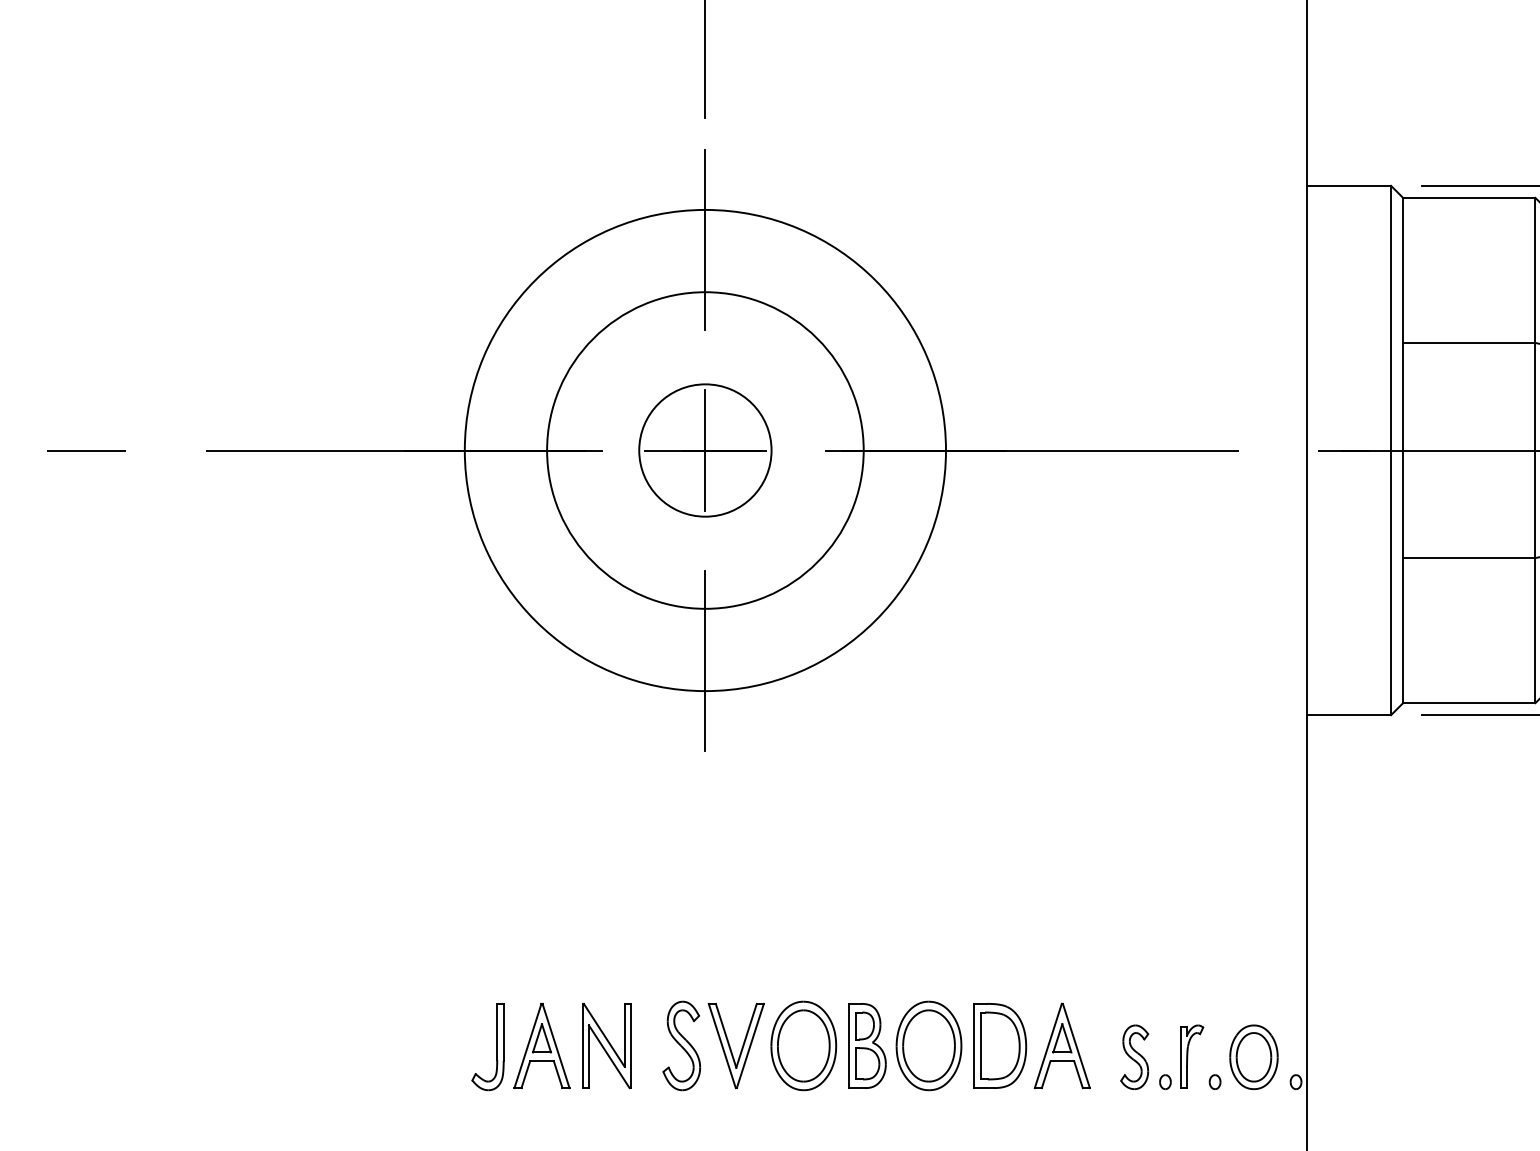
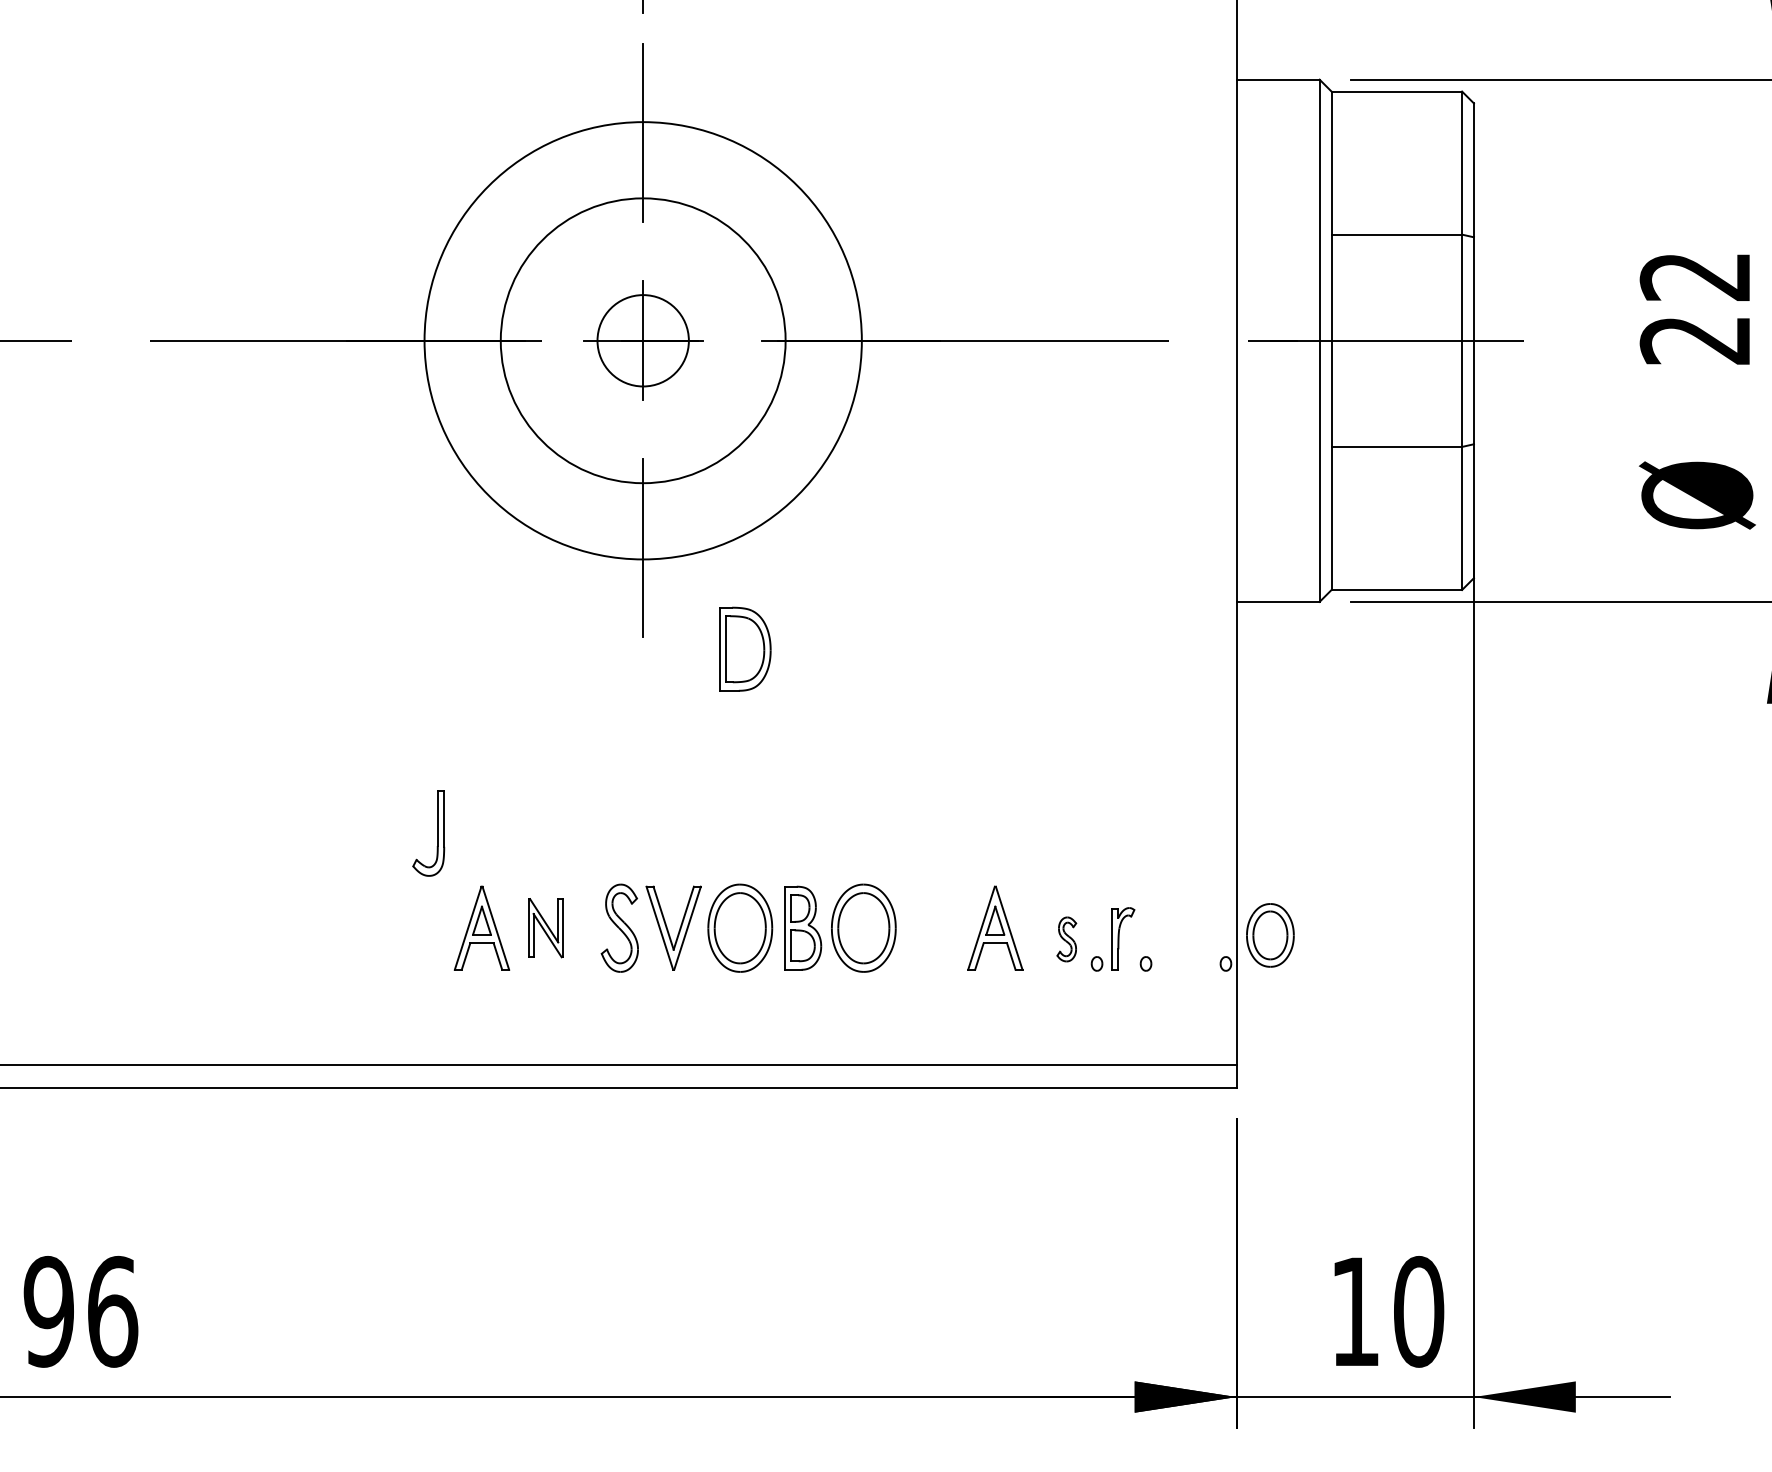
circle: (704, 450) -> (642, 340), size x0.6
circle: (704, 450) -> (642, 340), size x0.7
circle: (705, 450) -> (643, 340), size x1.4
part: (606, 1045) -> (545, 927), size x0.7
part: (1000, 1045) -> (745, 648), moved
part: (496, 1047) -> (437, 833), moved
part: (1134, 1057) -> (1066, 939), size x0.7
part: (1254, 1057) -> (1270, 935), moved

